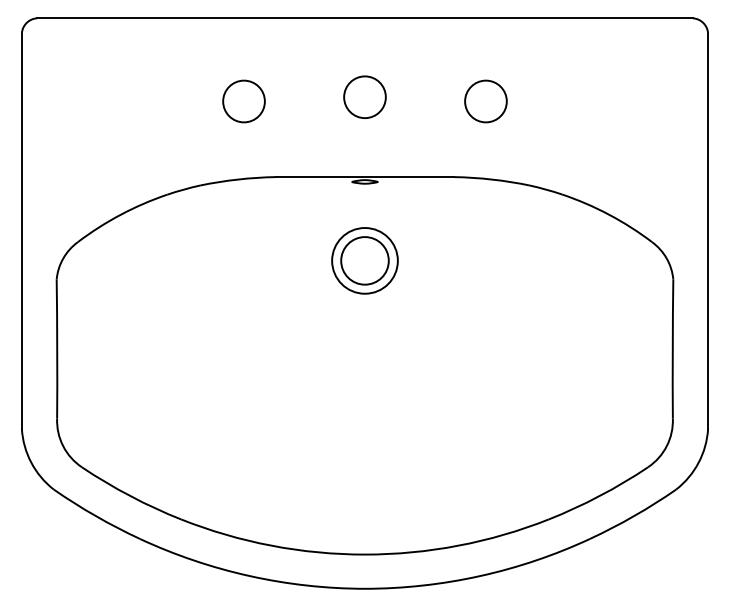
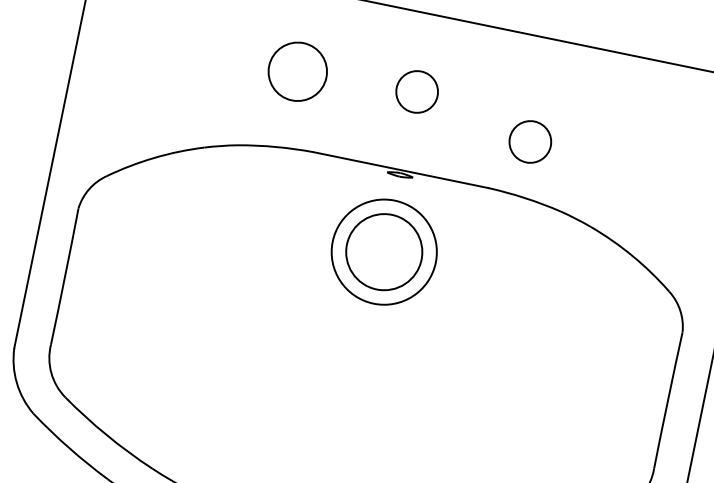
circle: (243, 101) -> (297, 71), size x1.4
circle: (485, 101) -> (529, 141), moved
part: (364, 260) -> (383, 251), size x1.6

